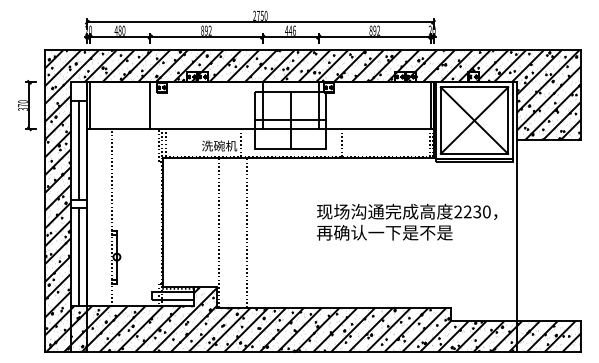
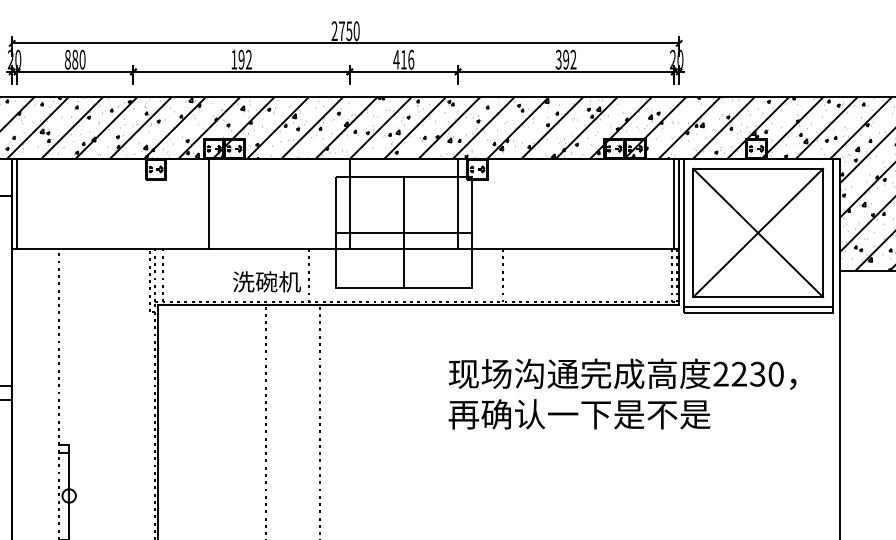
text: (115, 30) -> (66, 59), 480 -> 880
text: (202, 30) -> (234, 59), 892 -> 192
text: (290, 30) -> (403, 59), 446 -> 416
text: (370, 30) -> (557, 59), 892 -> 392
line: (150, 105) -> (209, 203), moved
text: (407, 221) -> (623, 392), moved

